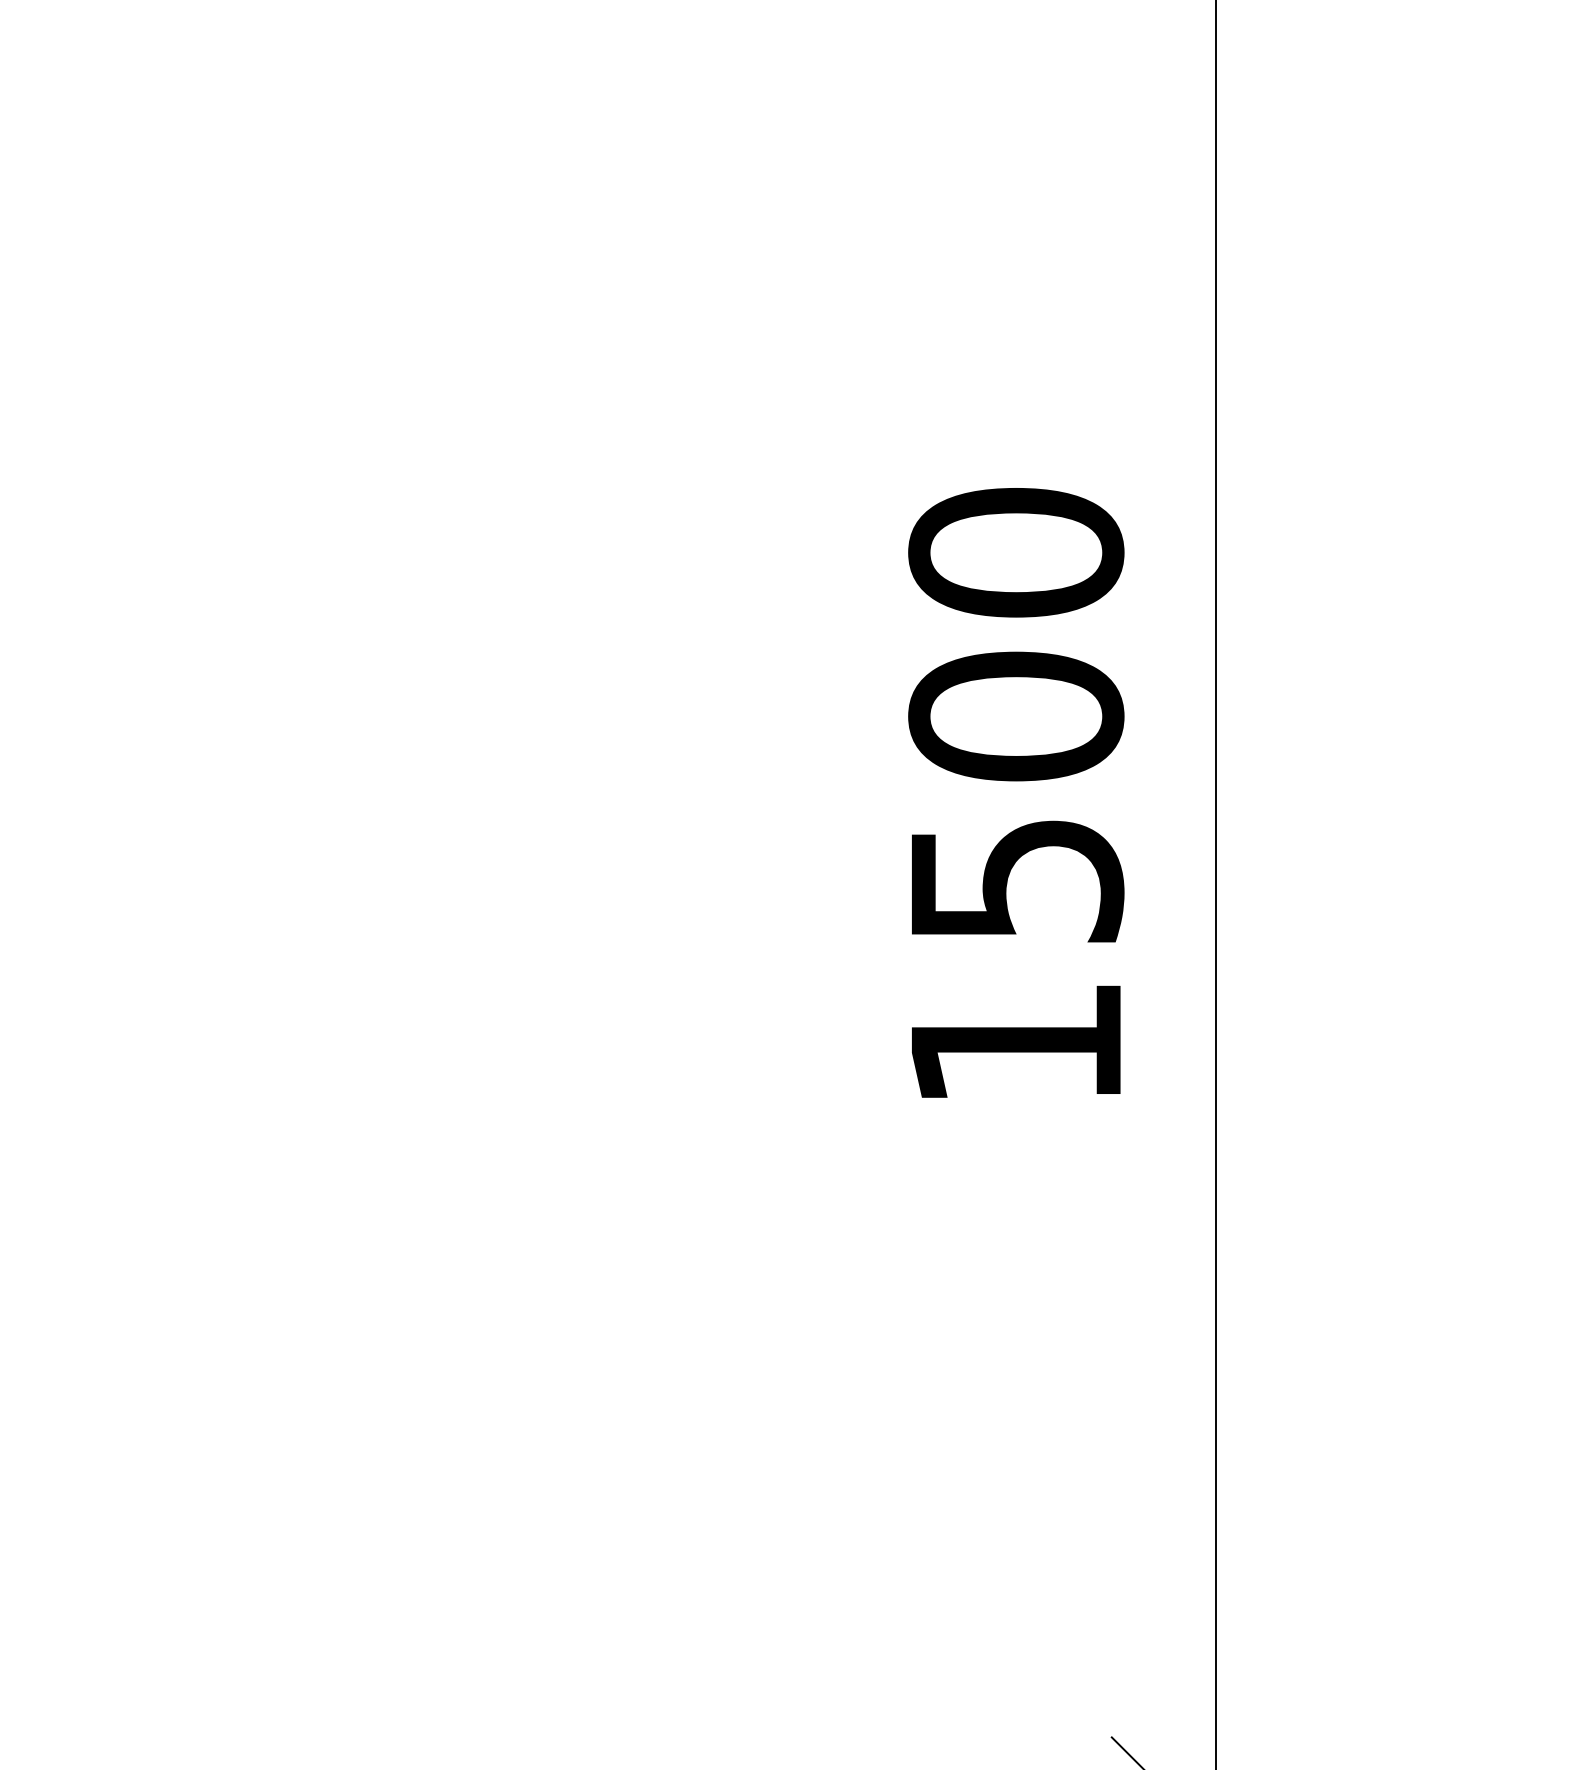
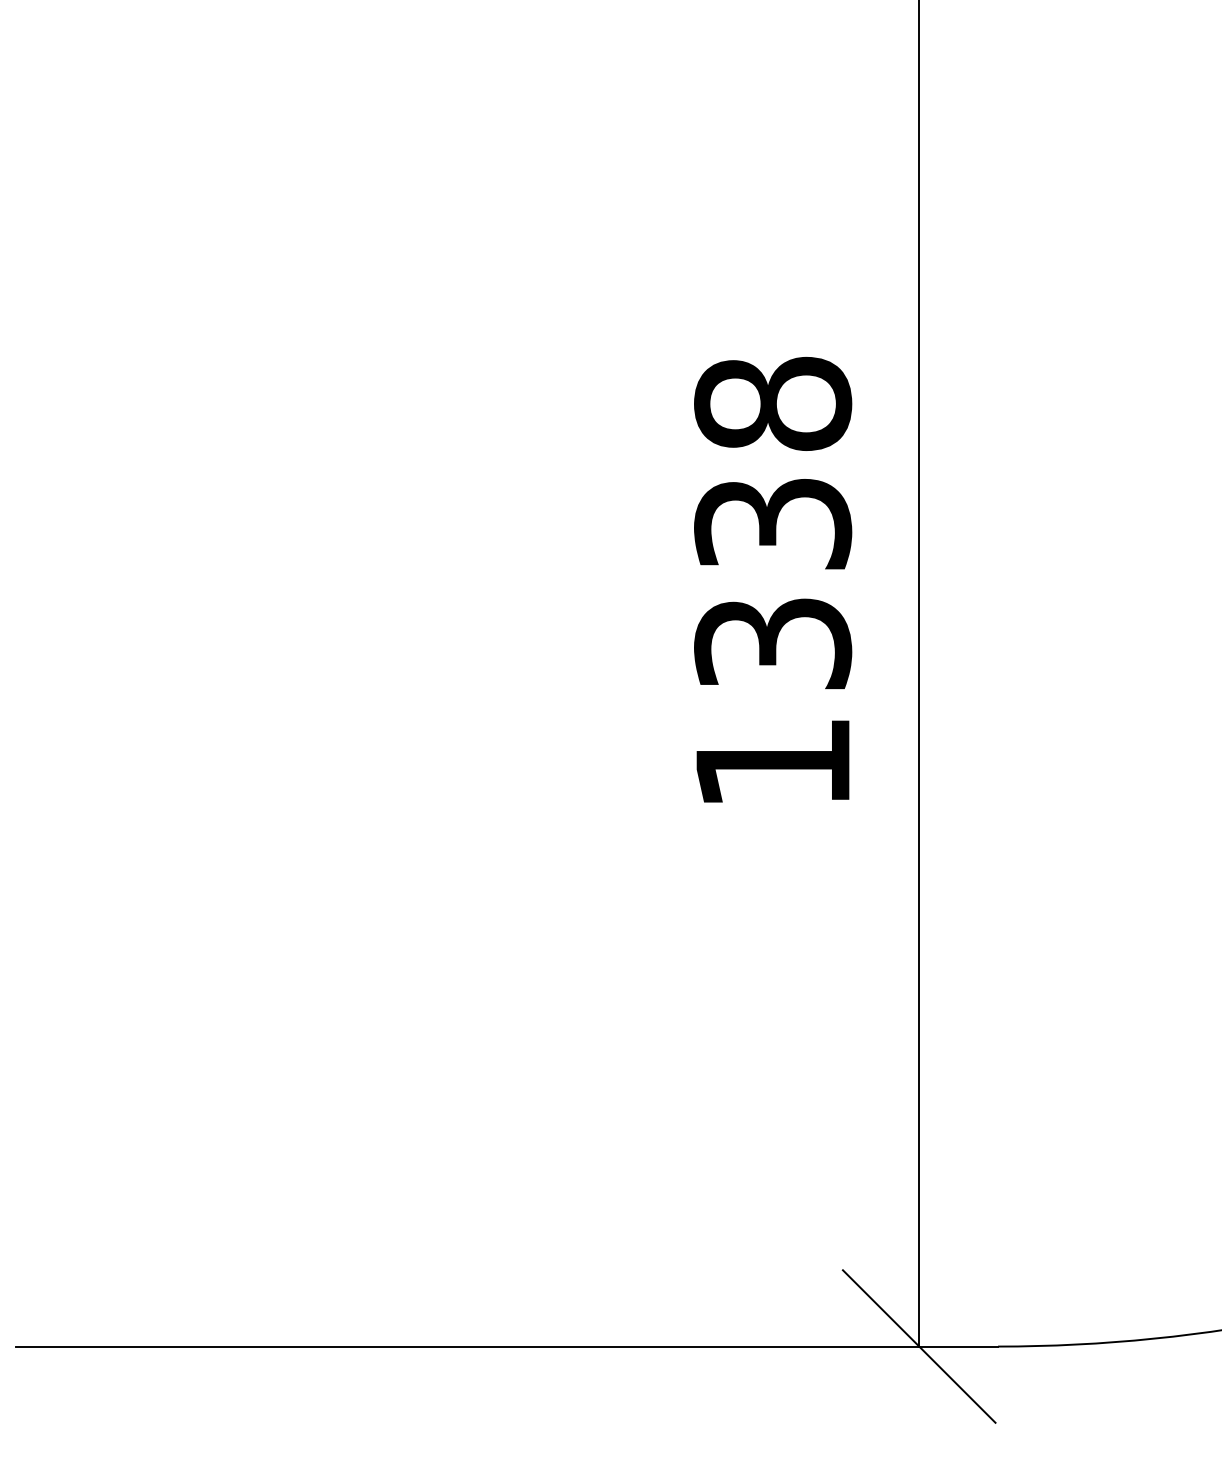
text: (1016, 714) -> (773, 522), 1500 -> 1338

